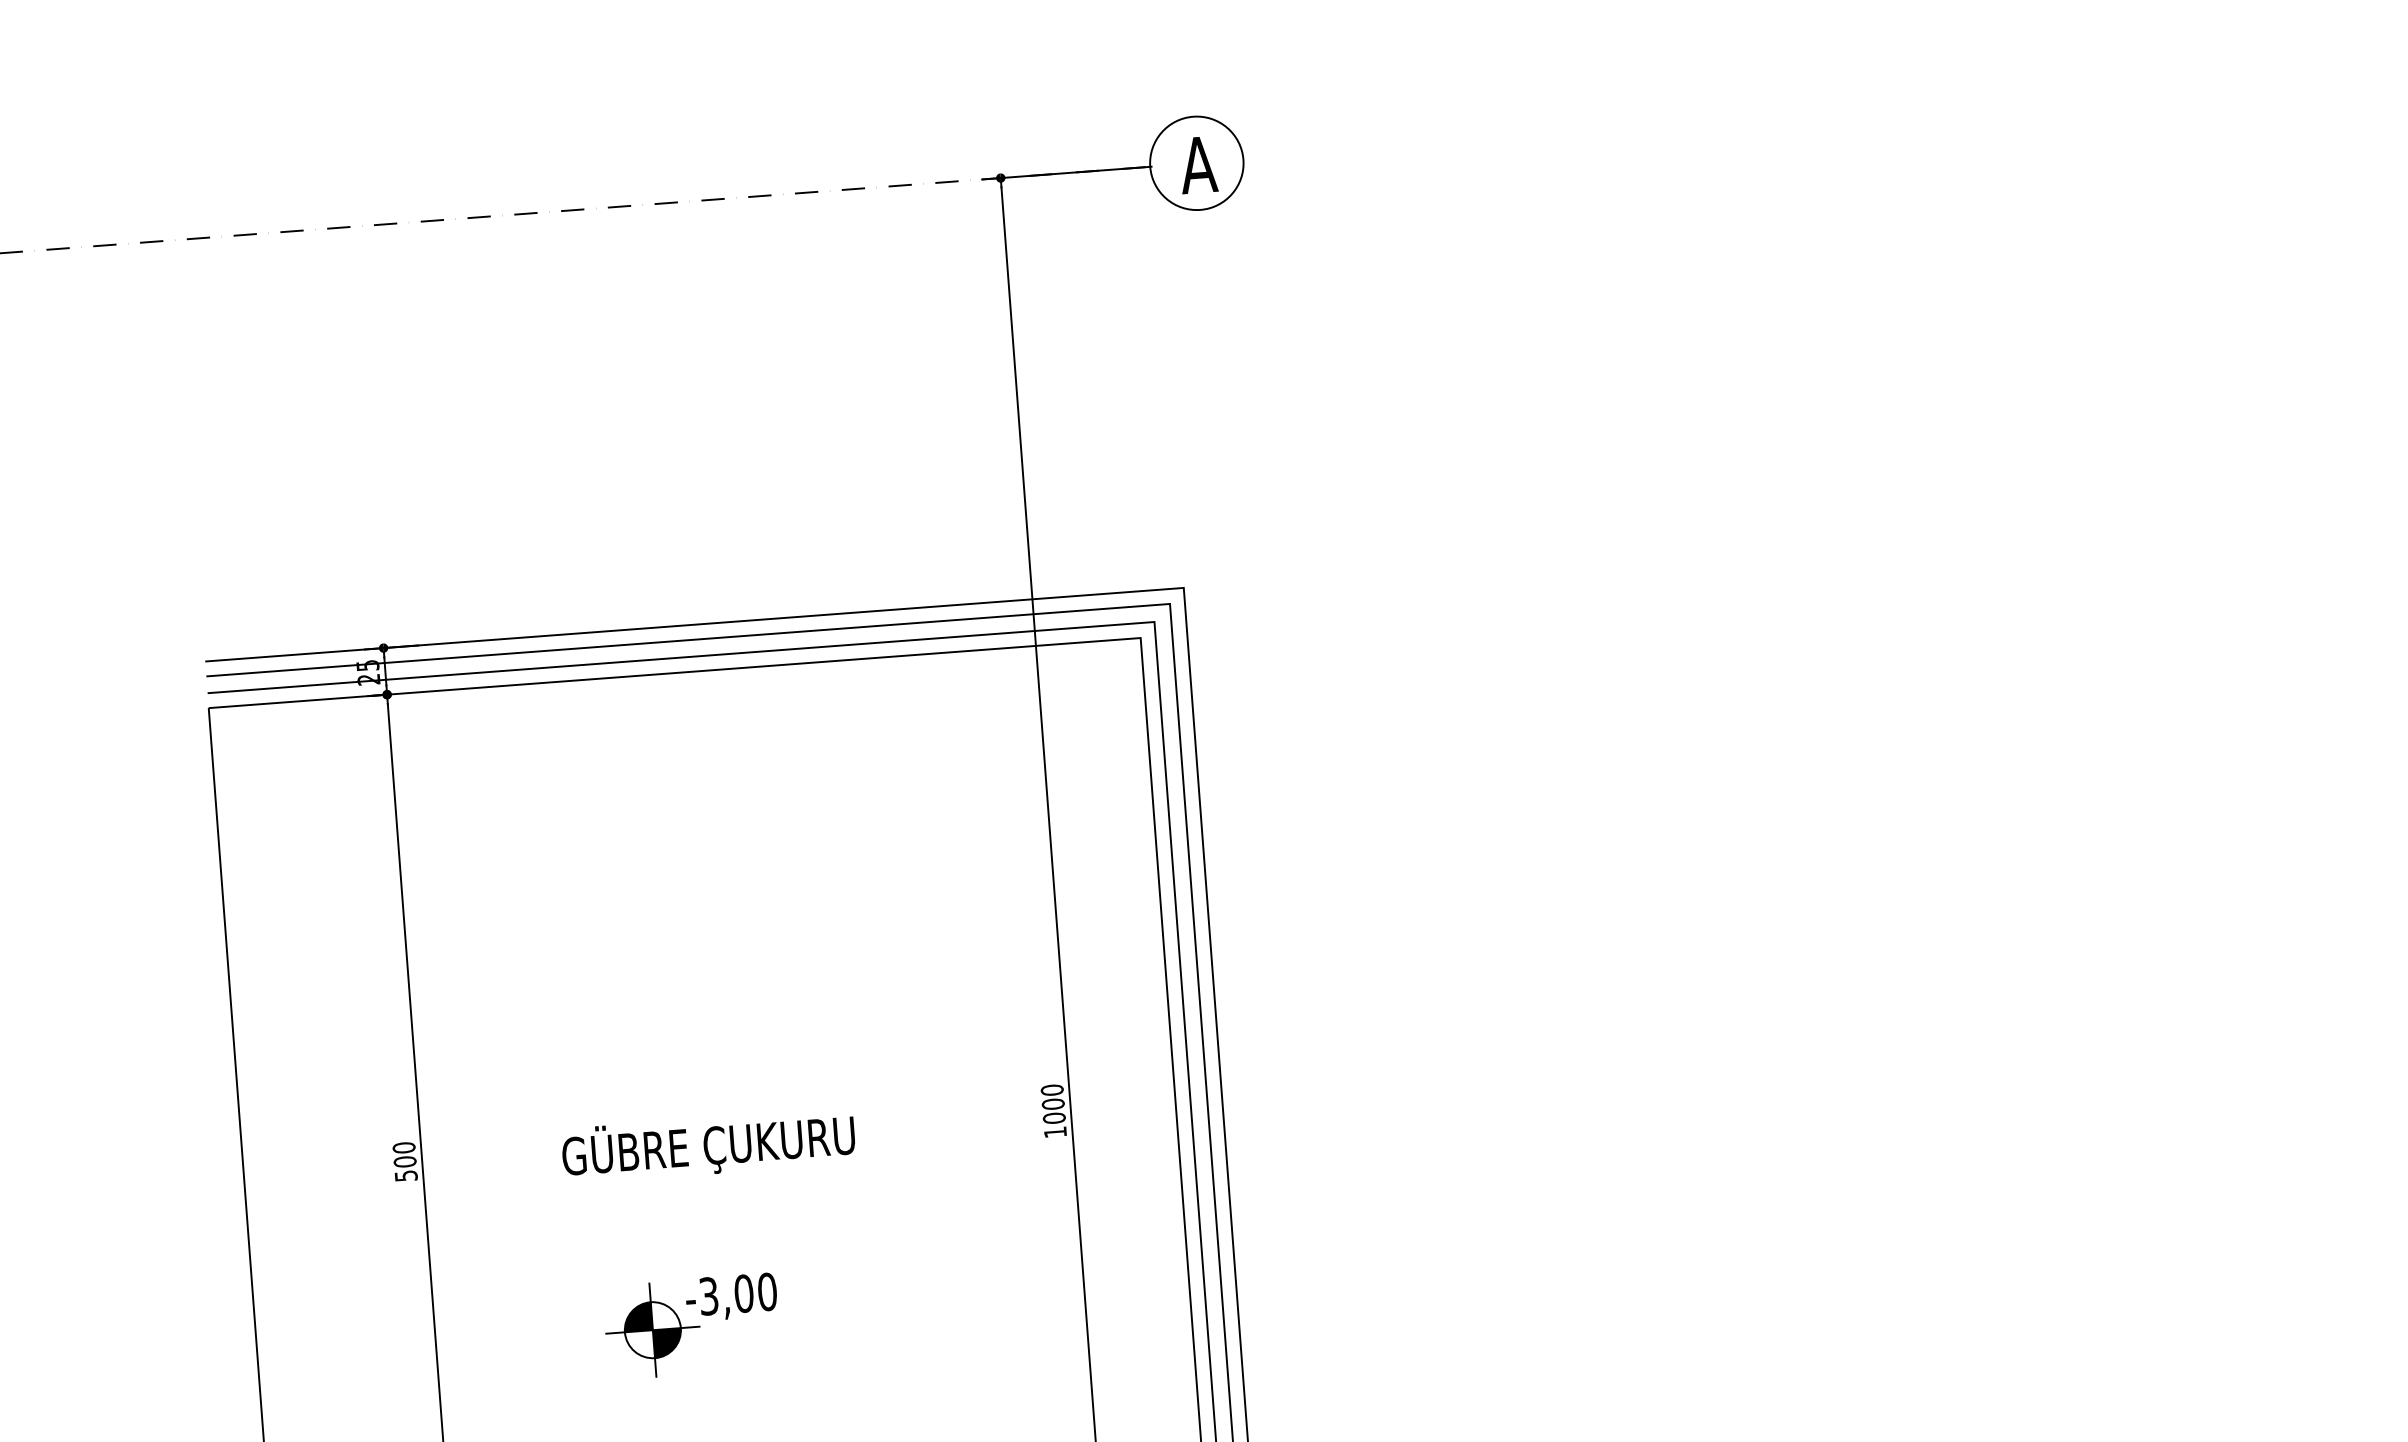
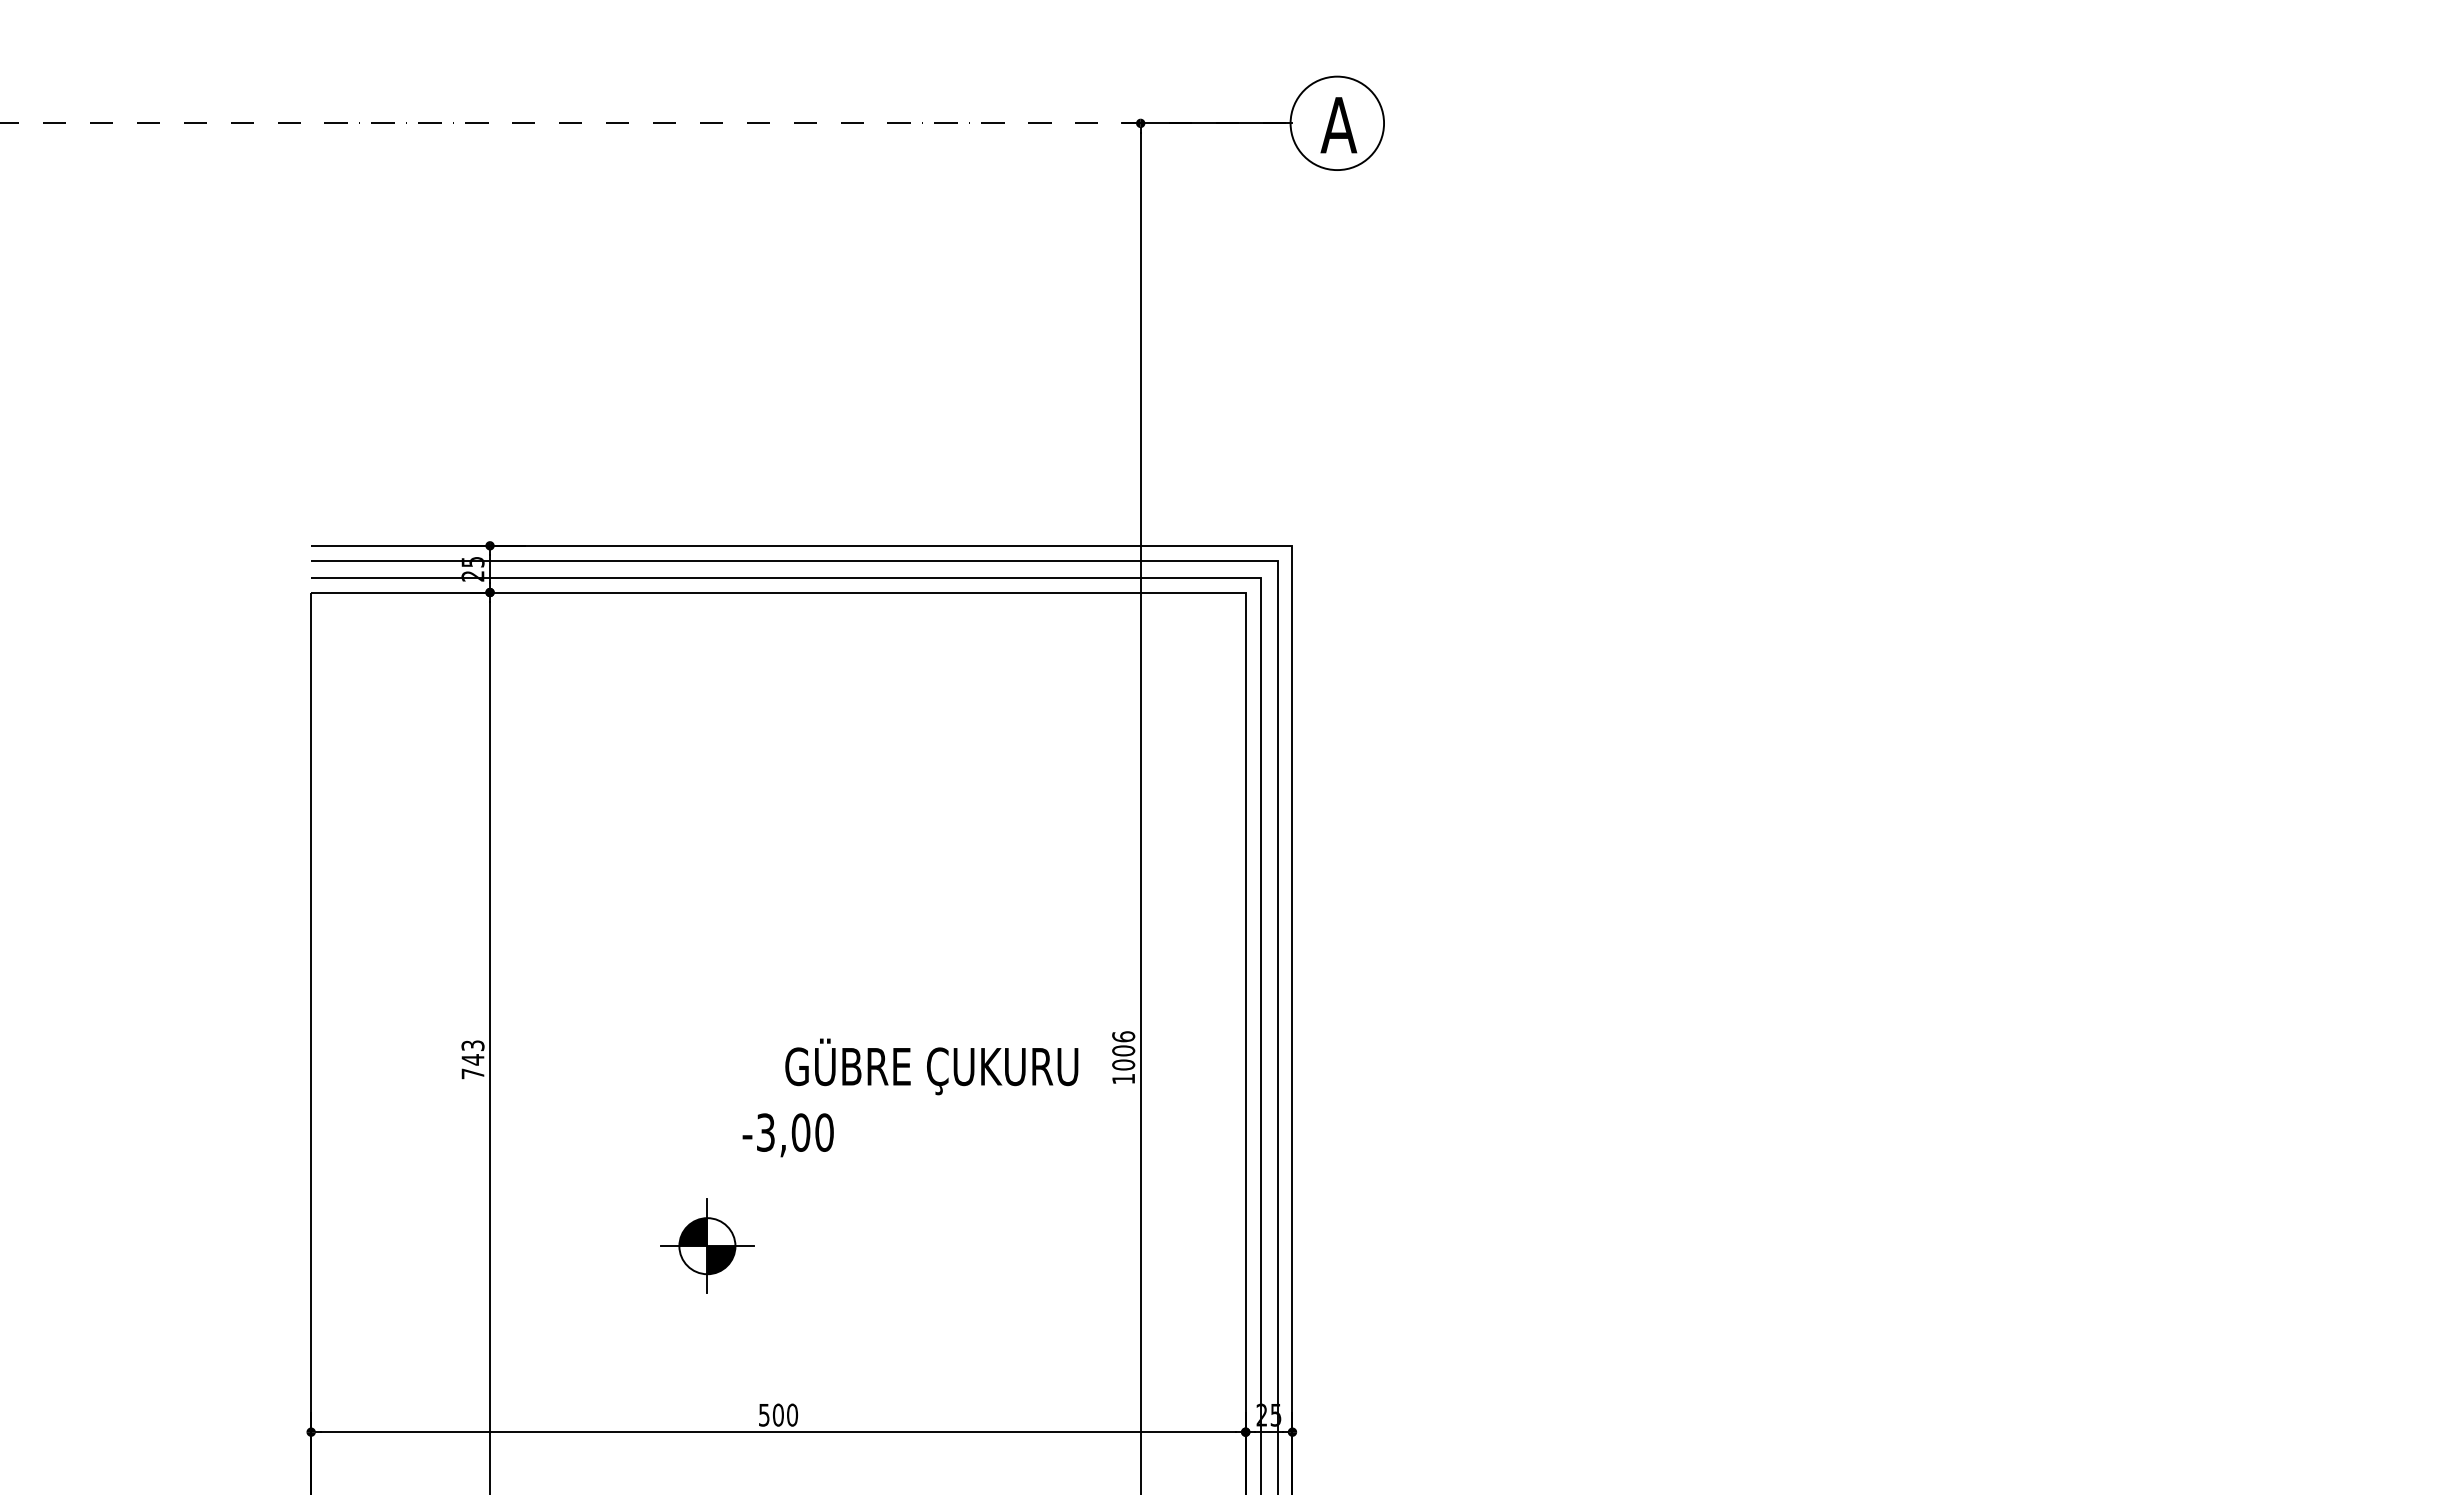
text: (1052, 1089) -> (1123, 1036), 1000 -> 1006
text: (708, 1145) -> (931, 1066), moved
text: (404, 1161) -> (472, 1059), 500 -> 743
text: (730, 1297) -> (787, 1135), moved

